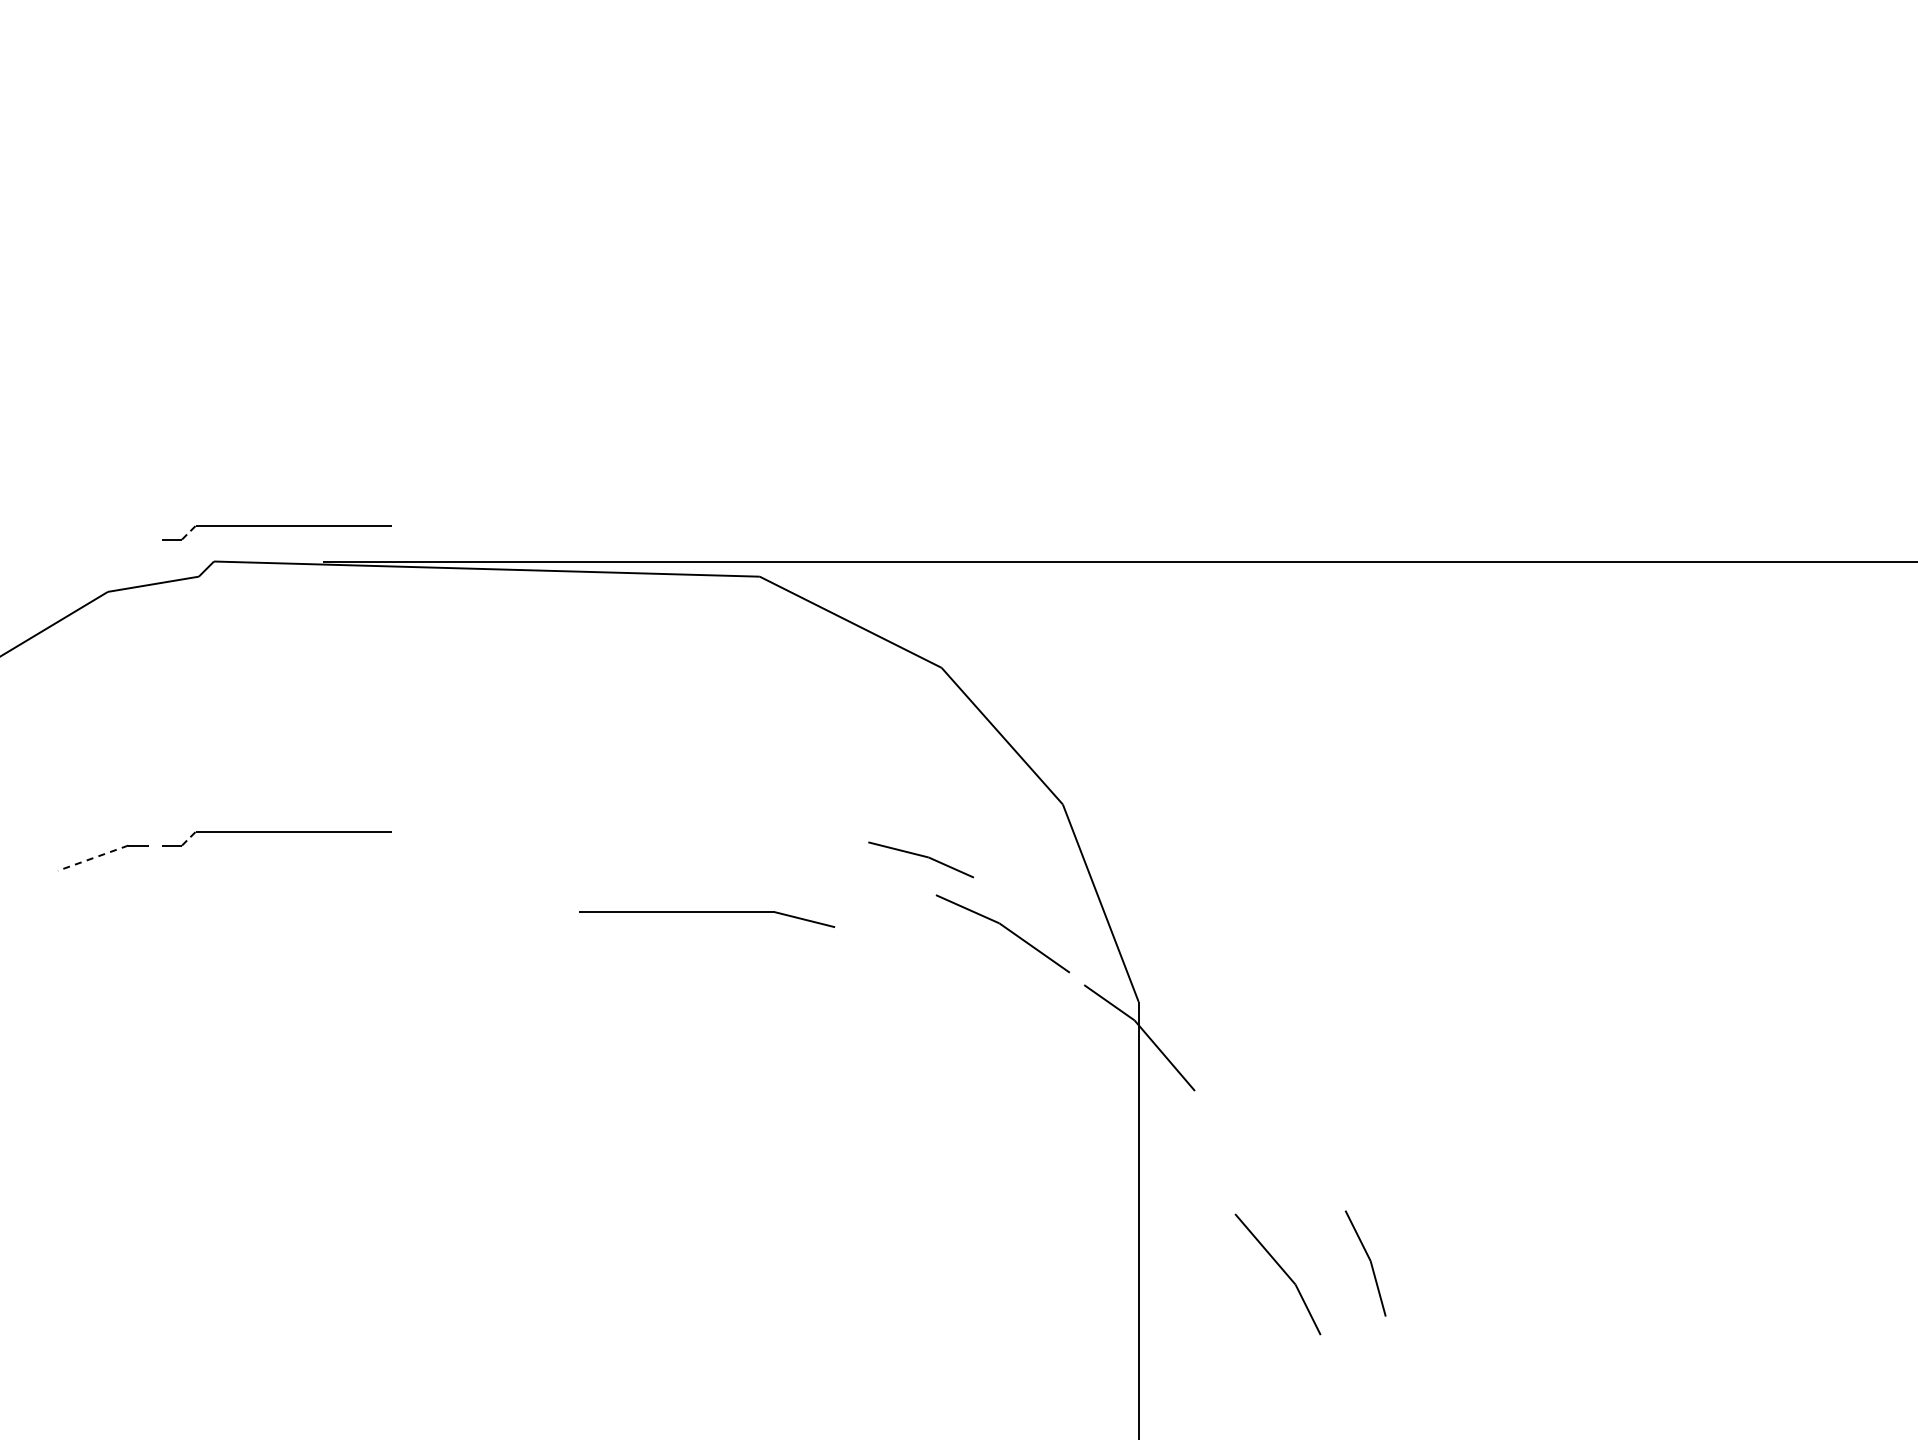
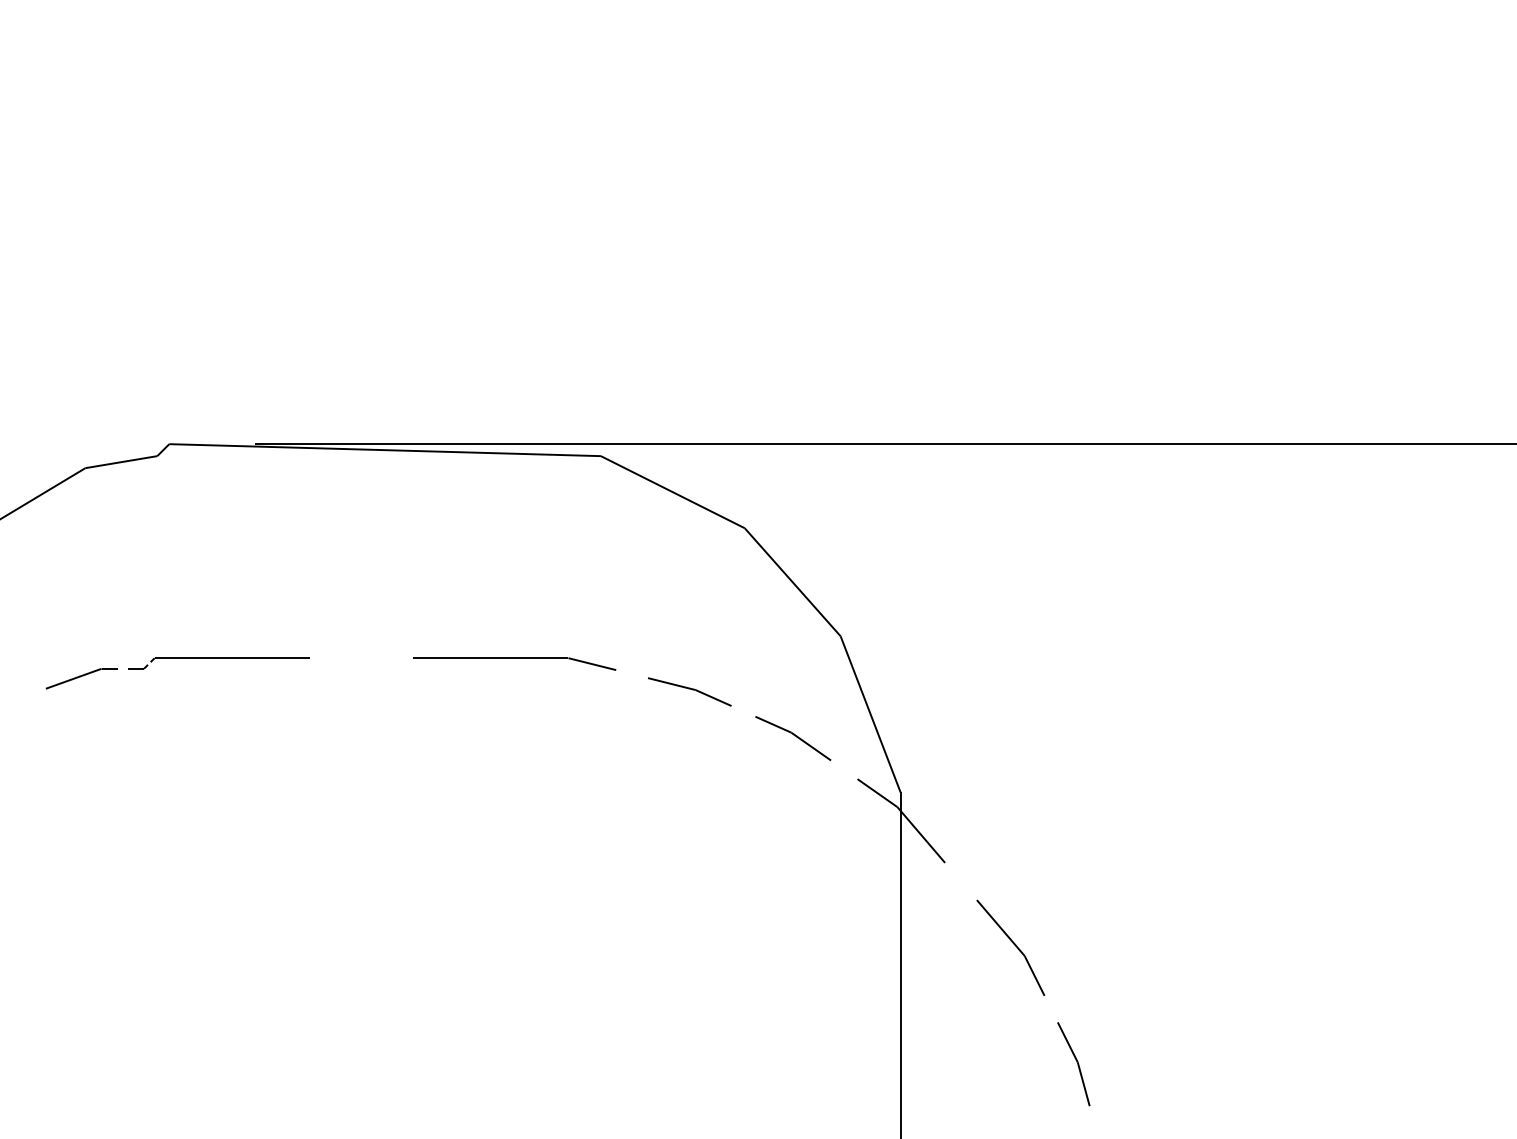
part: (276, 532) -> (218, 421), removed
line: (92, 858) -> (73, 679), dashed -> solid
part: (920, 859) -> (689, 691), moved
part: (707, 912) -> (515, 658), moved
part: (1002, 933) -> (792, 738), size x0.71
part: (1365, 1263) -> (1073, 1064), moved
part: (1283, 1272) -> (1015, 946), moved

